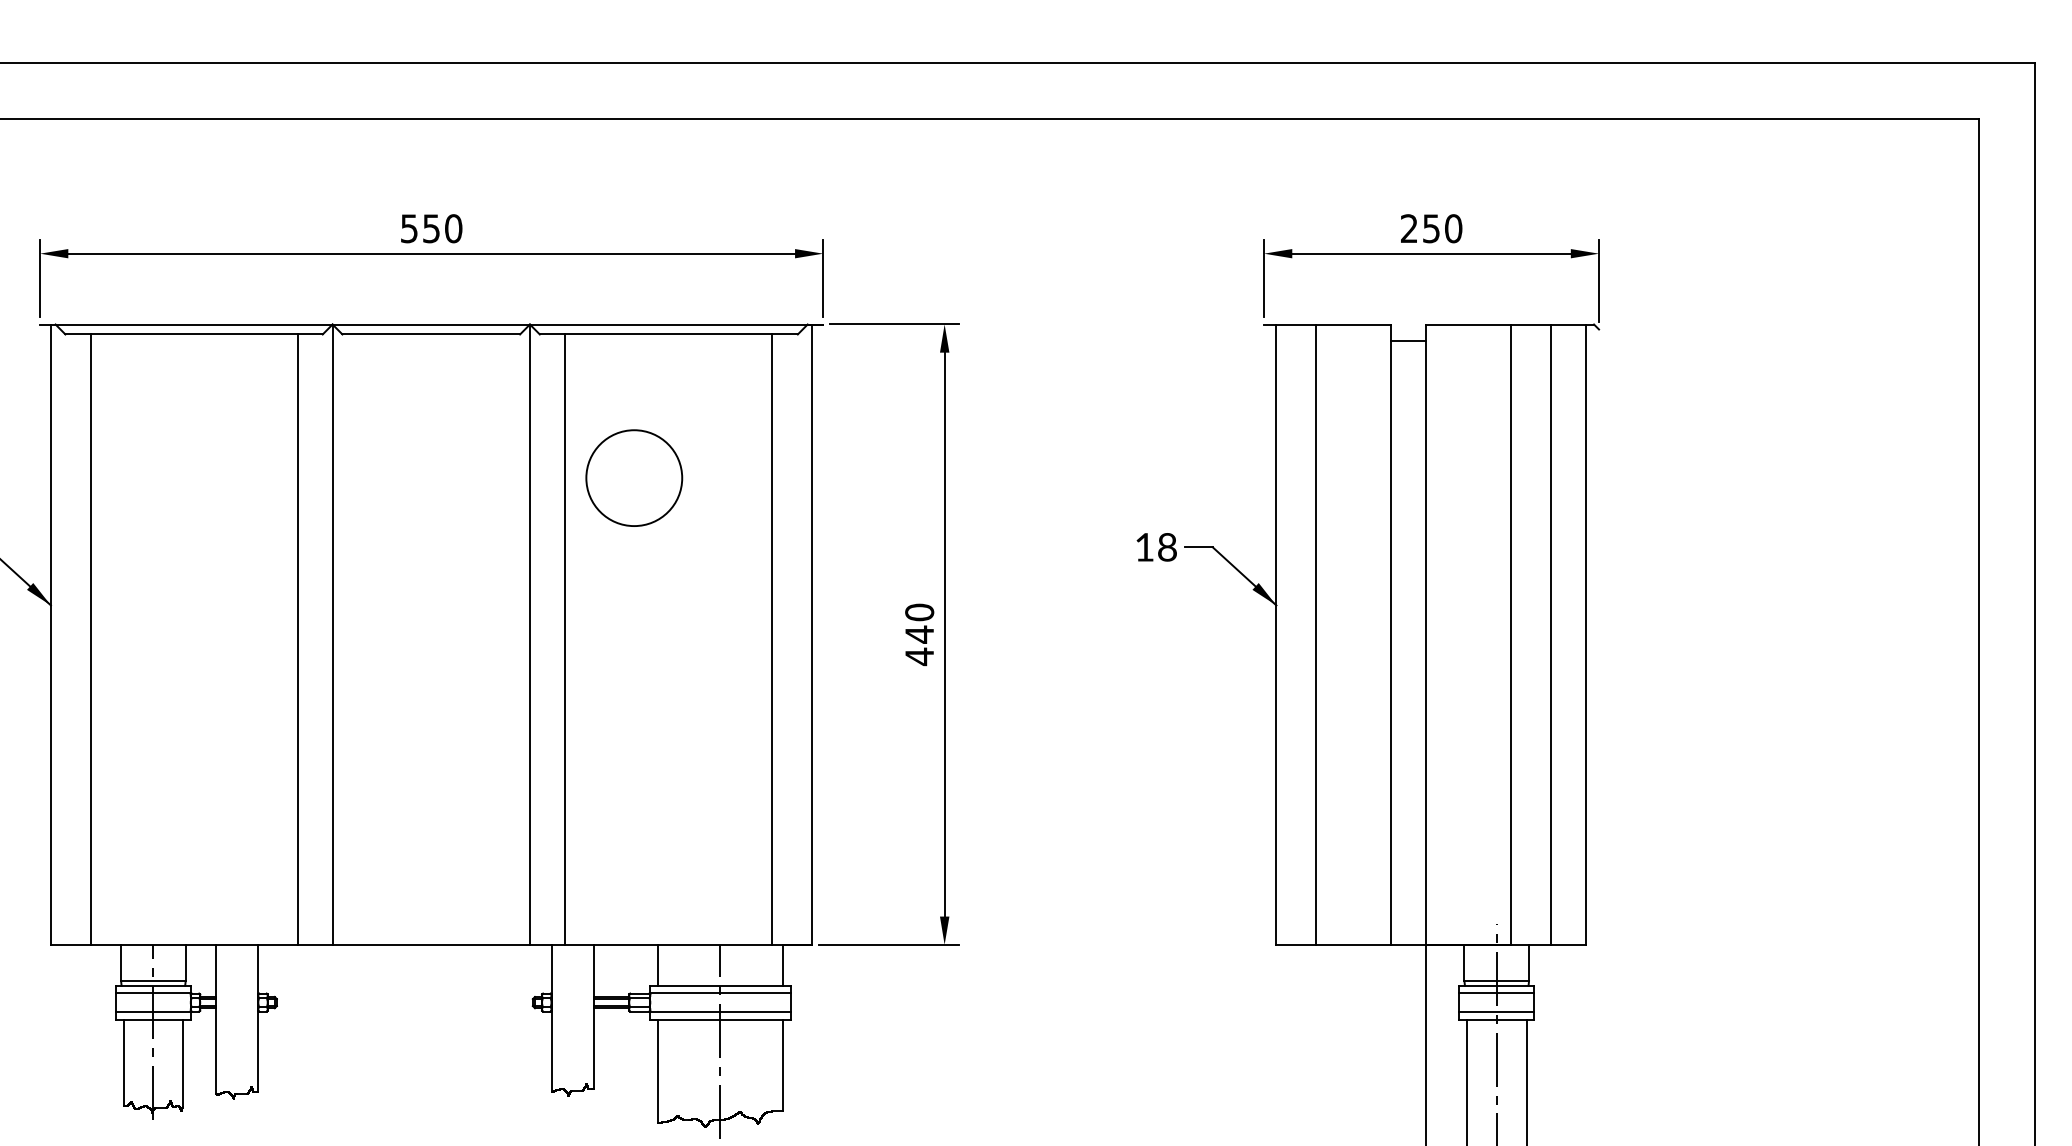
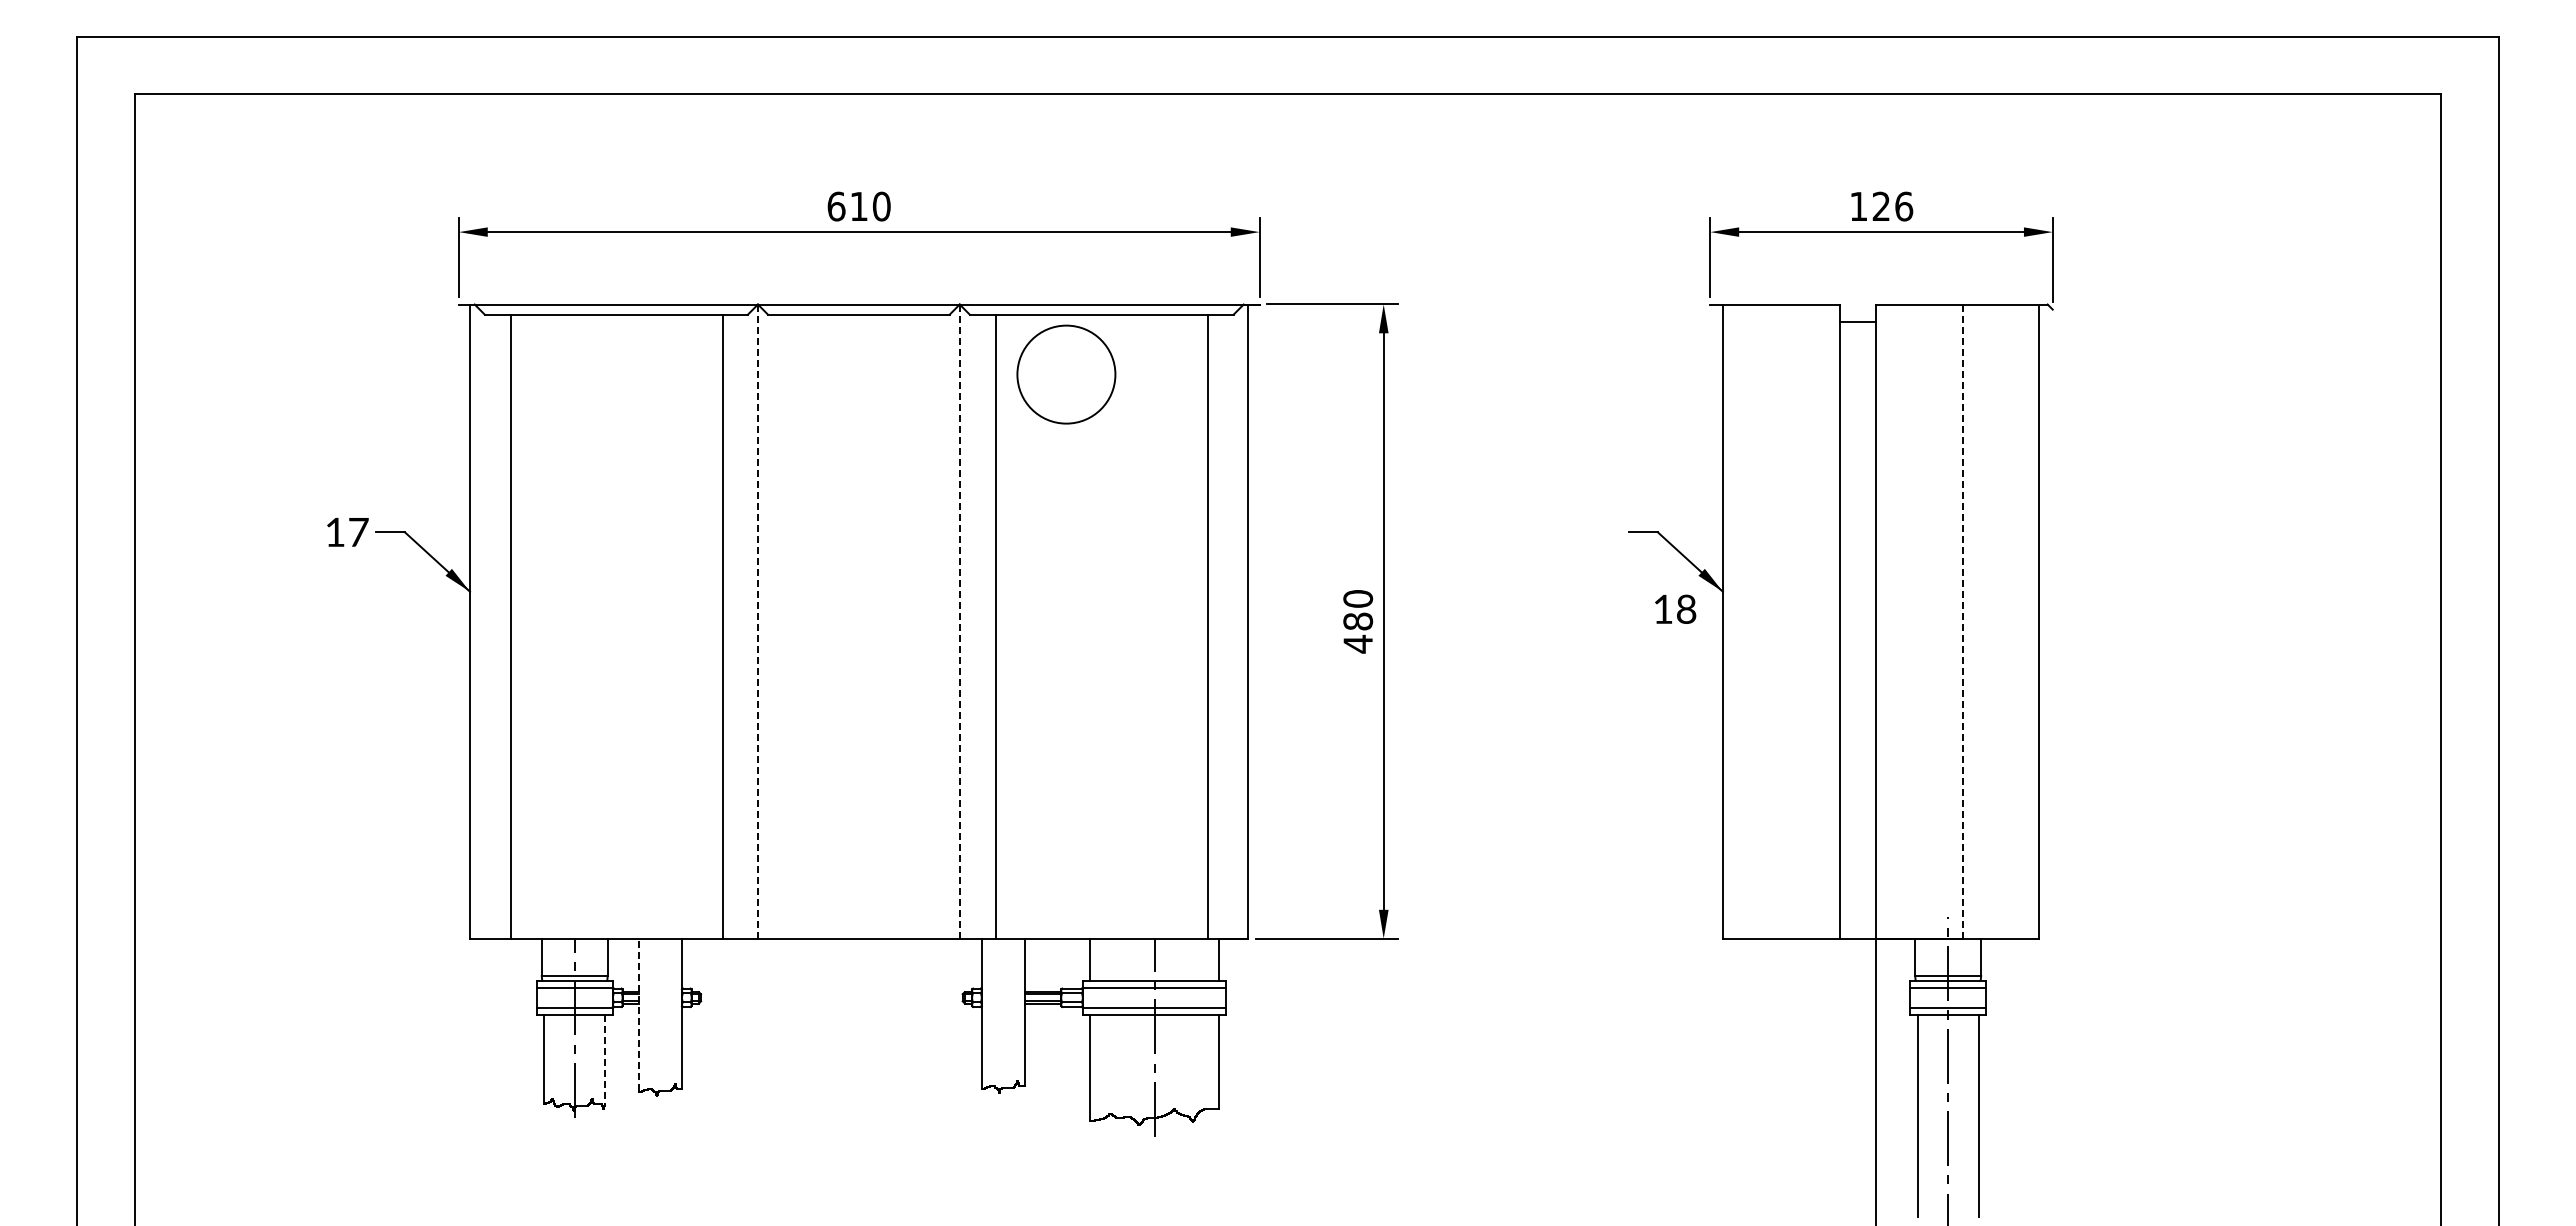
text: (420, 228) -> (847, 206), 550 -> 610
text: (1431, 228) -> (1881, 206), 250 -> 126
circle: (634, 478) -> (1066, 374), moved
text: (1156, 546) -> (1675, 608), moved
line: (333, 634) -> (758, 621), solid -> dashed
line: (530, 634) -> (960, 621), solid -> dashed
text: (919, 634) -> (1358, 621), 440 -> 480
line: (1316, 634) -> (1763, 621), removed
line: (1510, 634) -> (1962, 621), solid -> dashed
line: (1550, 634) -> (2003, 621), removed
line: (215, 1018) -> (638, 1014), solid -> dashed
line: (183, 1063) -> (605, 1060), solid -> dashed

